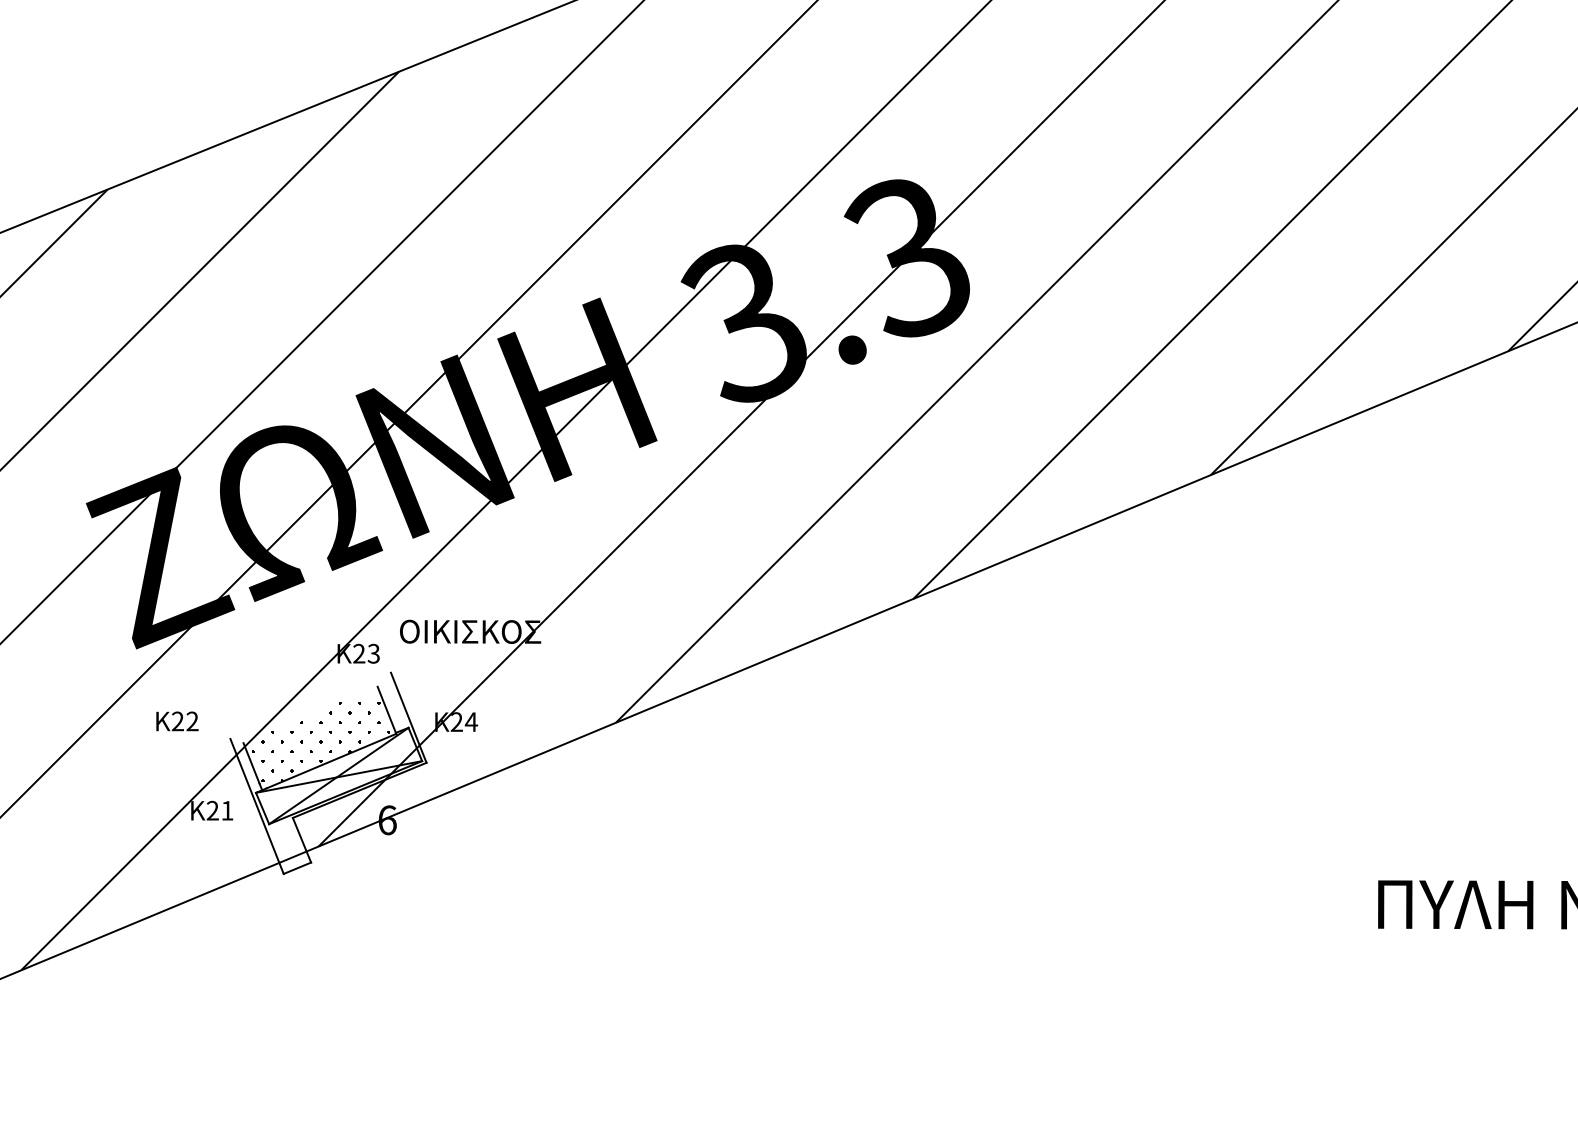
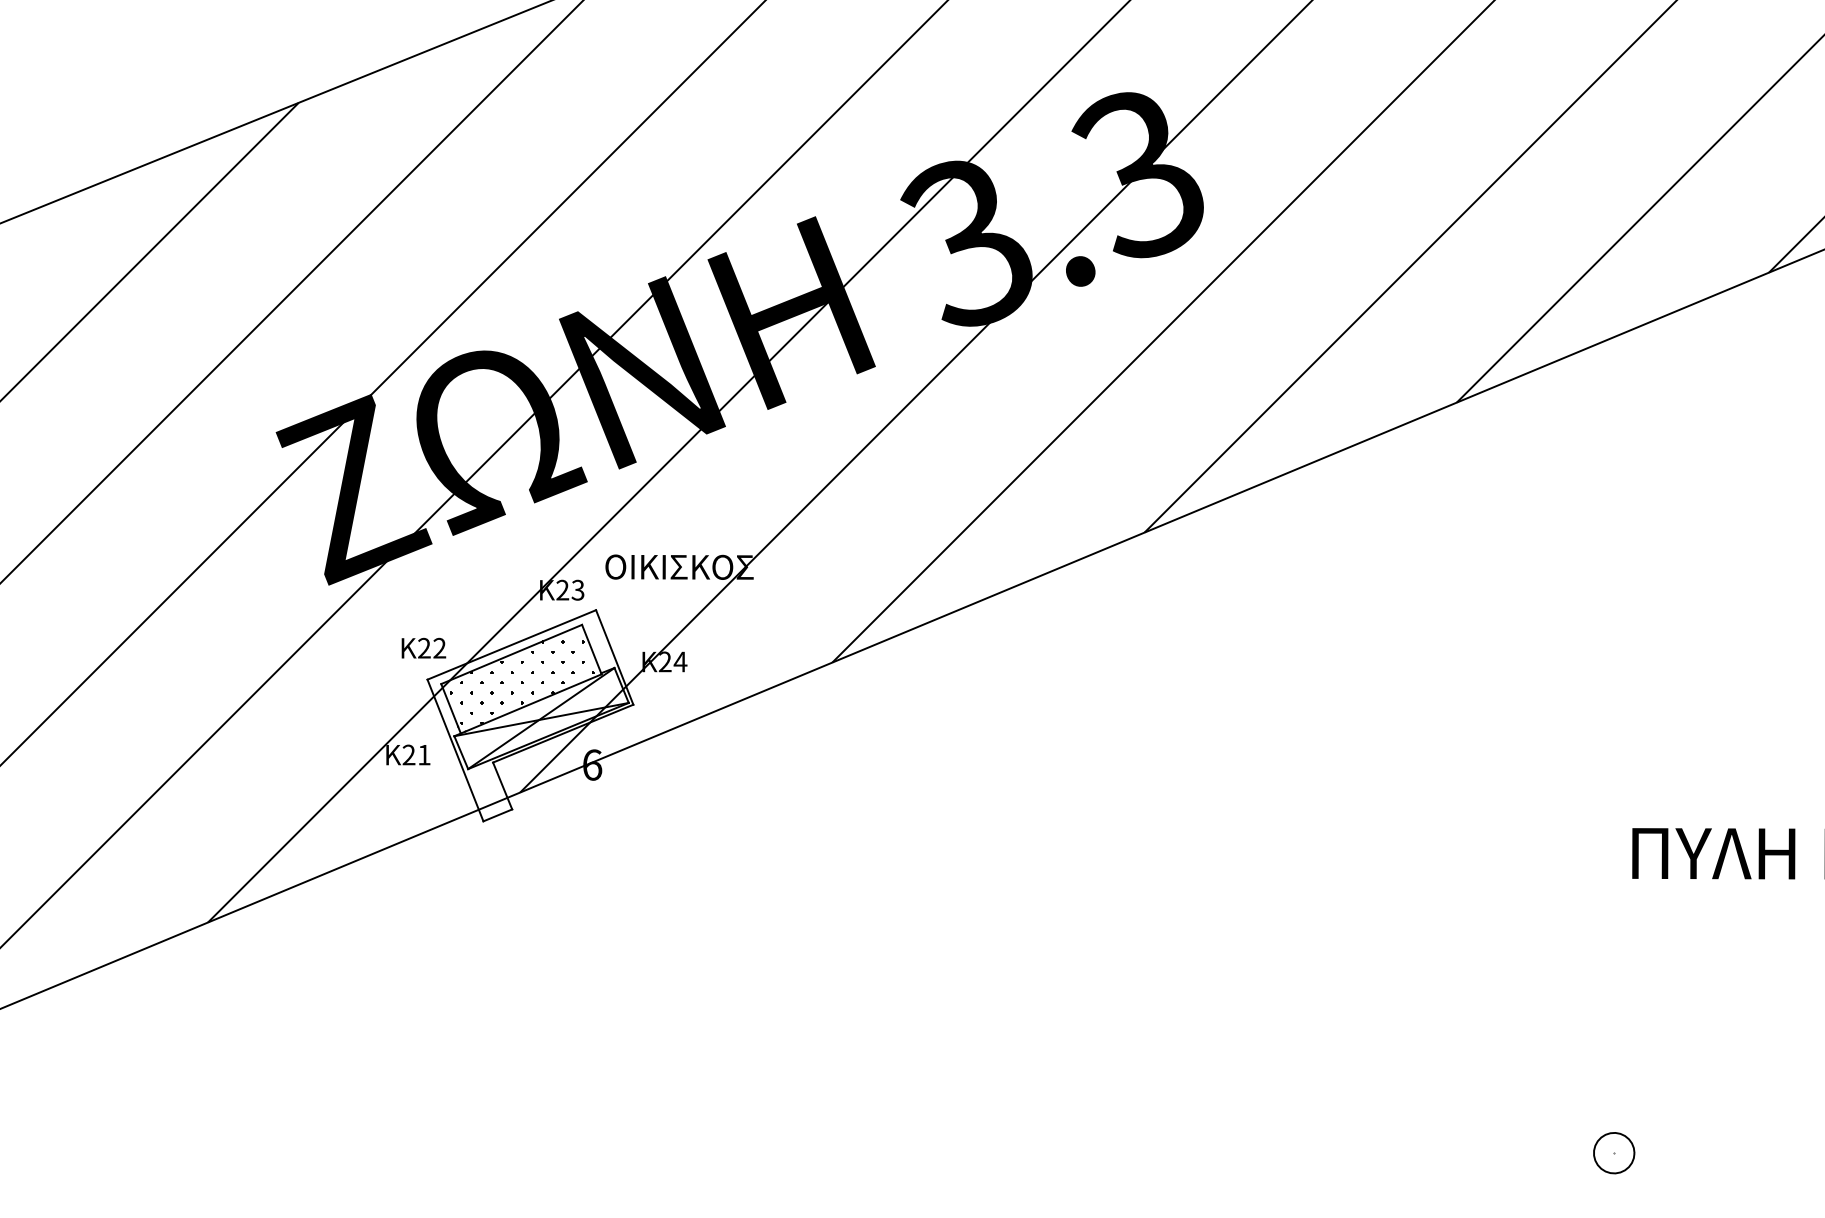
line: (310, 705) -> (511, 644), added
line: (310, 714) -> (511, 654), added
text: (177, 720) -> (423, 647), moved

